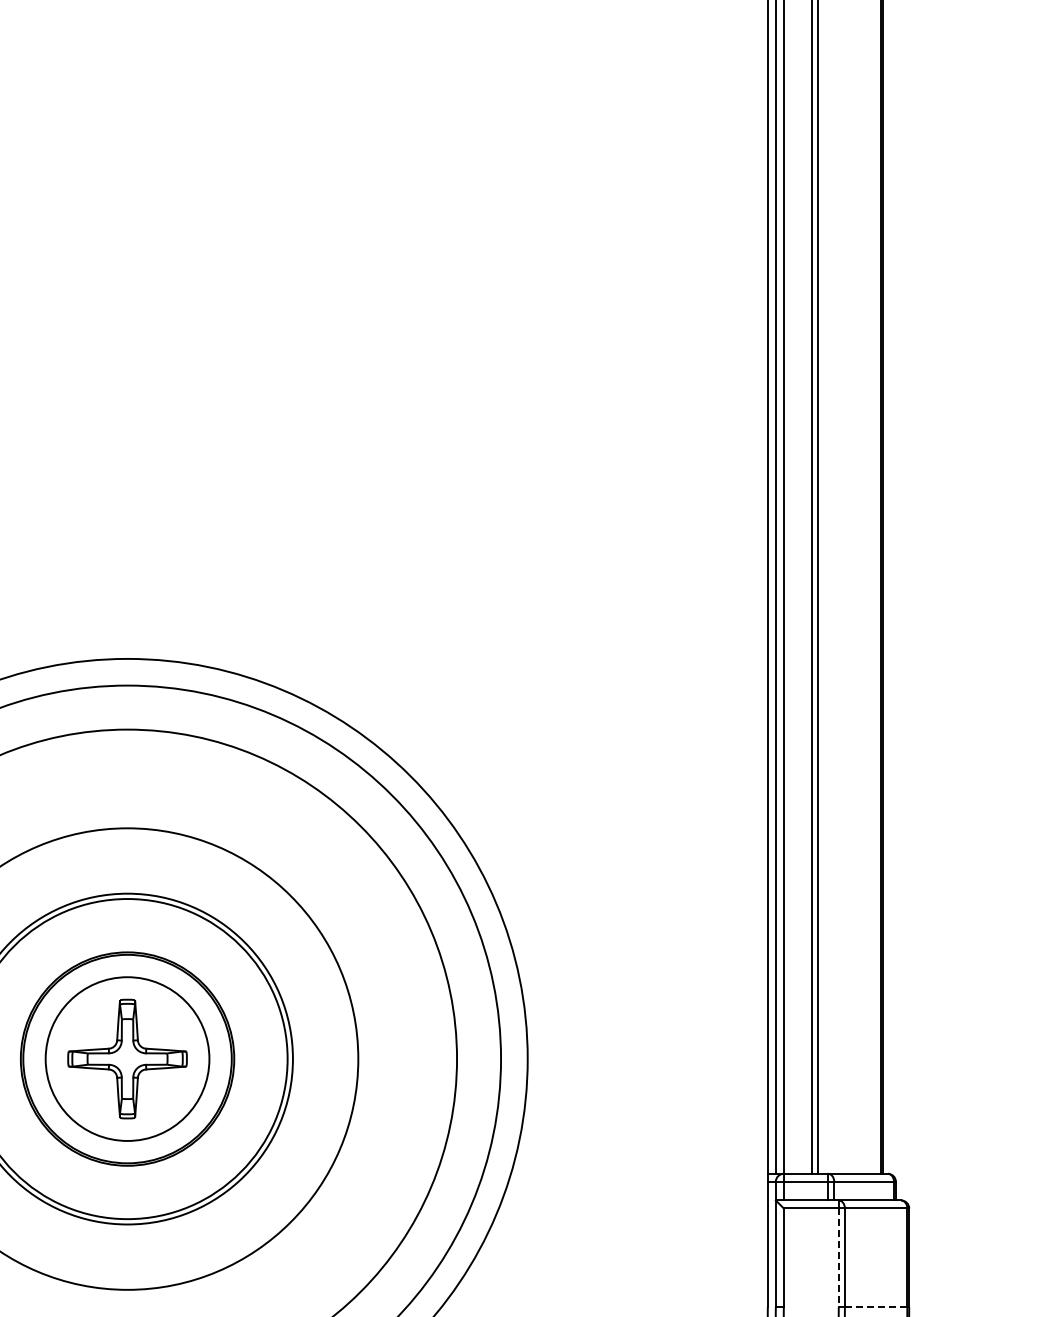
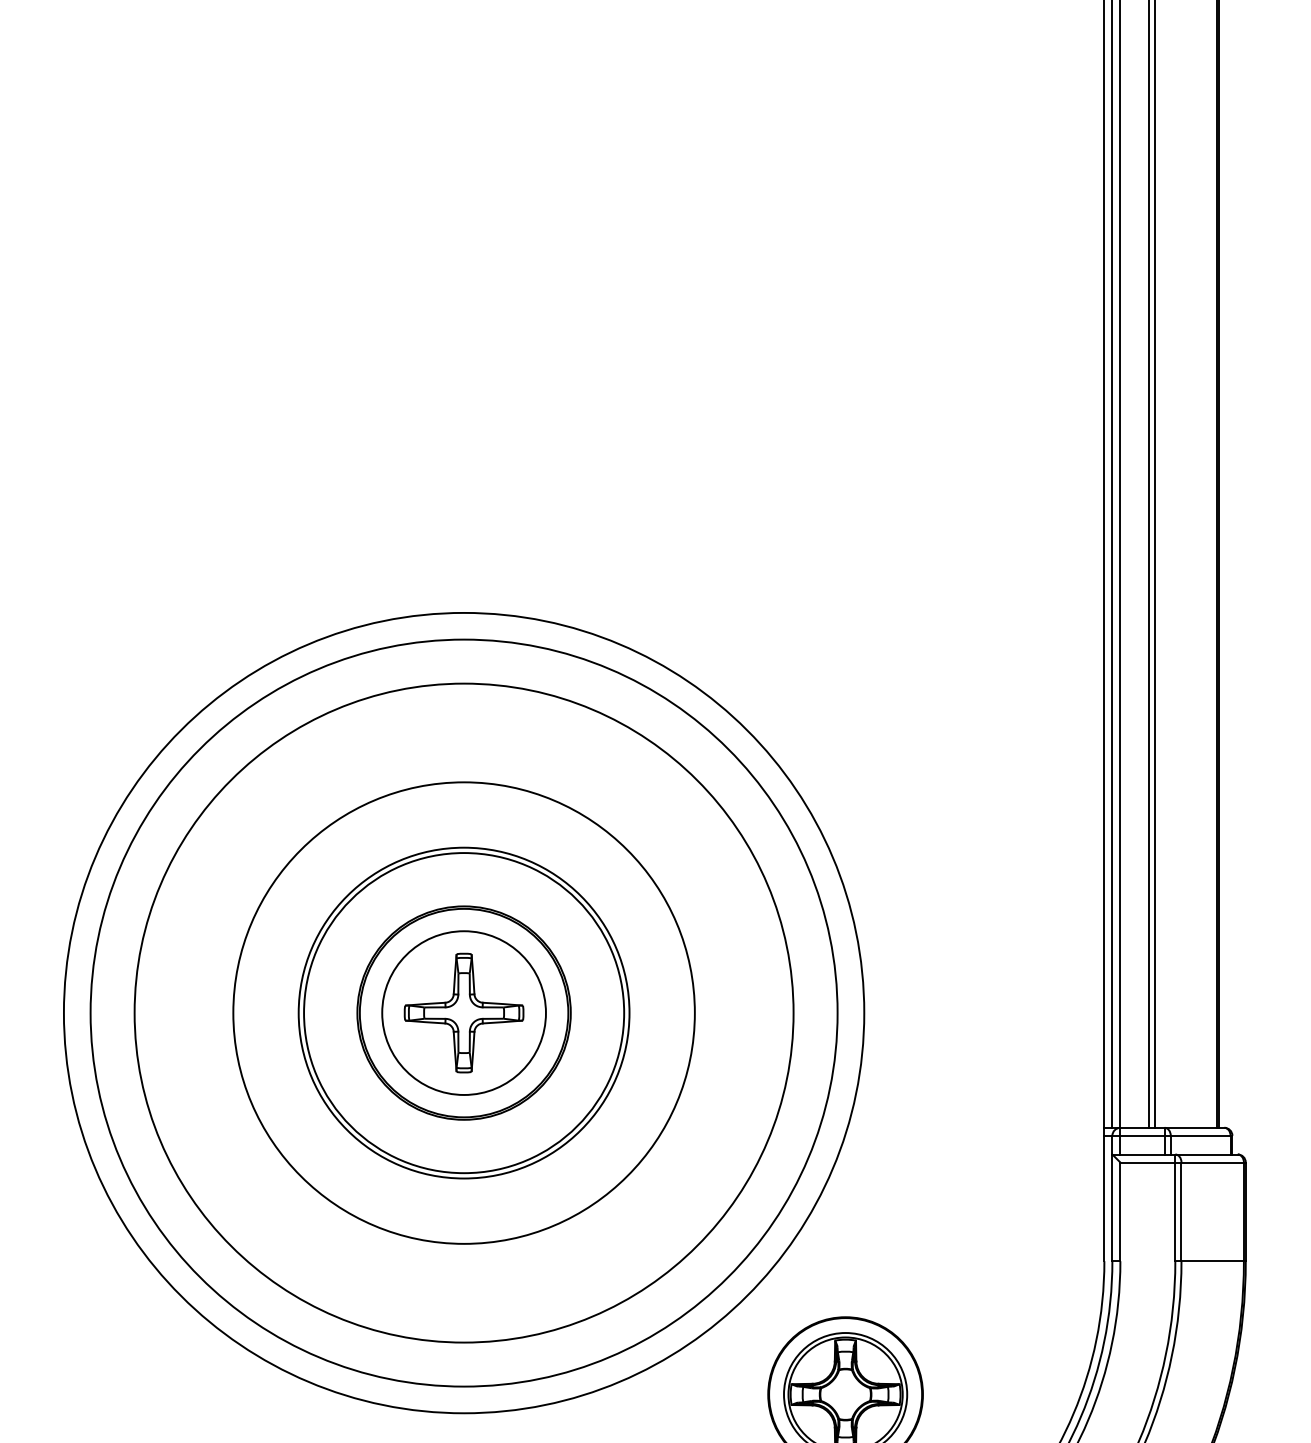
line: (838, 1258) -> (1175, 1212), dashed -> solid
line: (876, 1307) -> (1213, 1261), dashed -> solid

